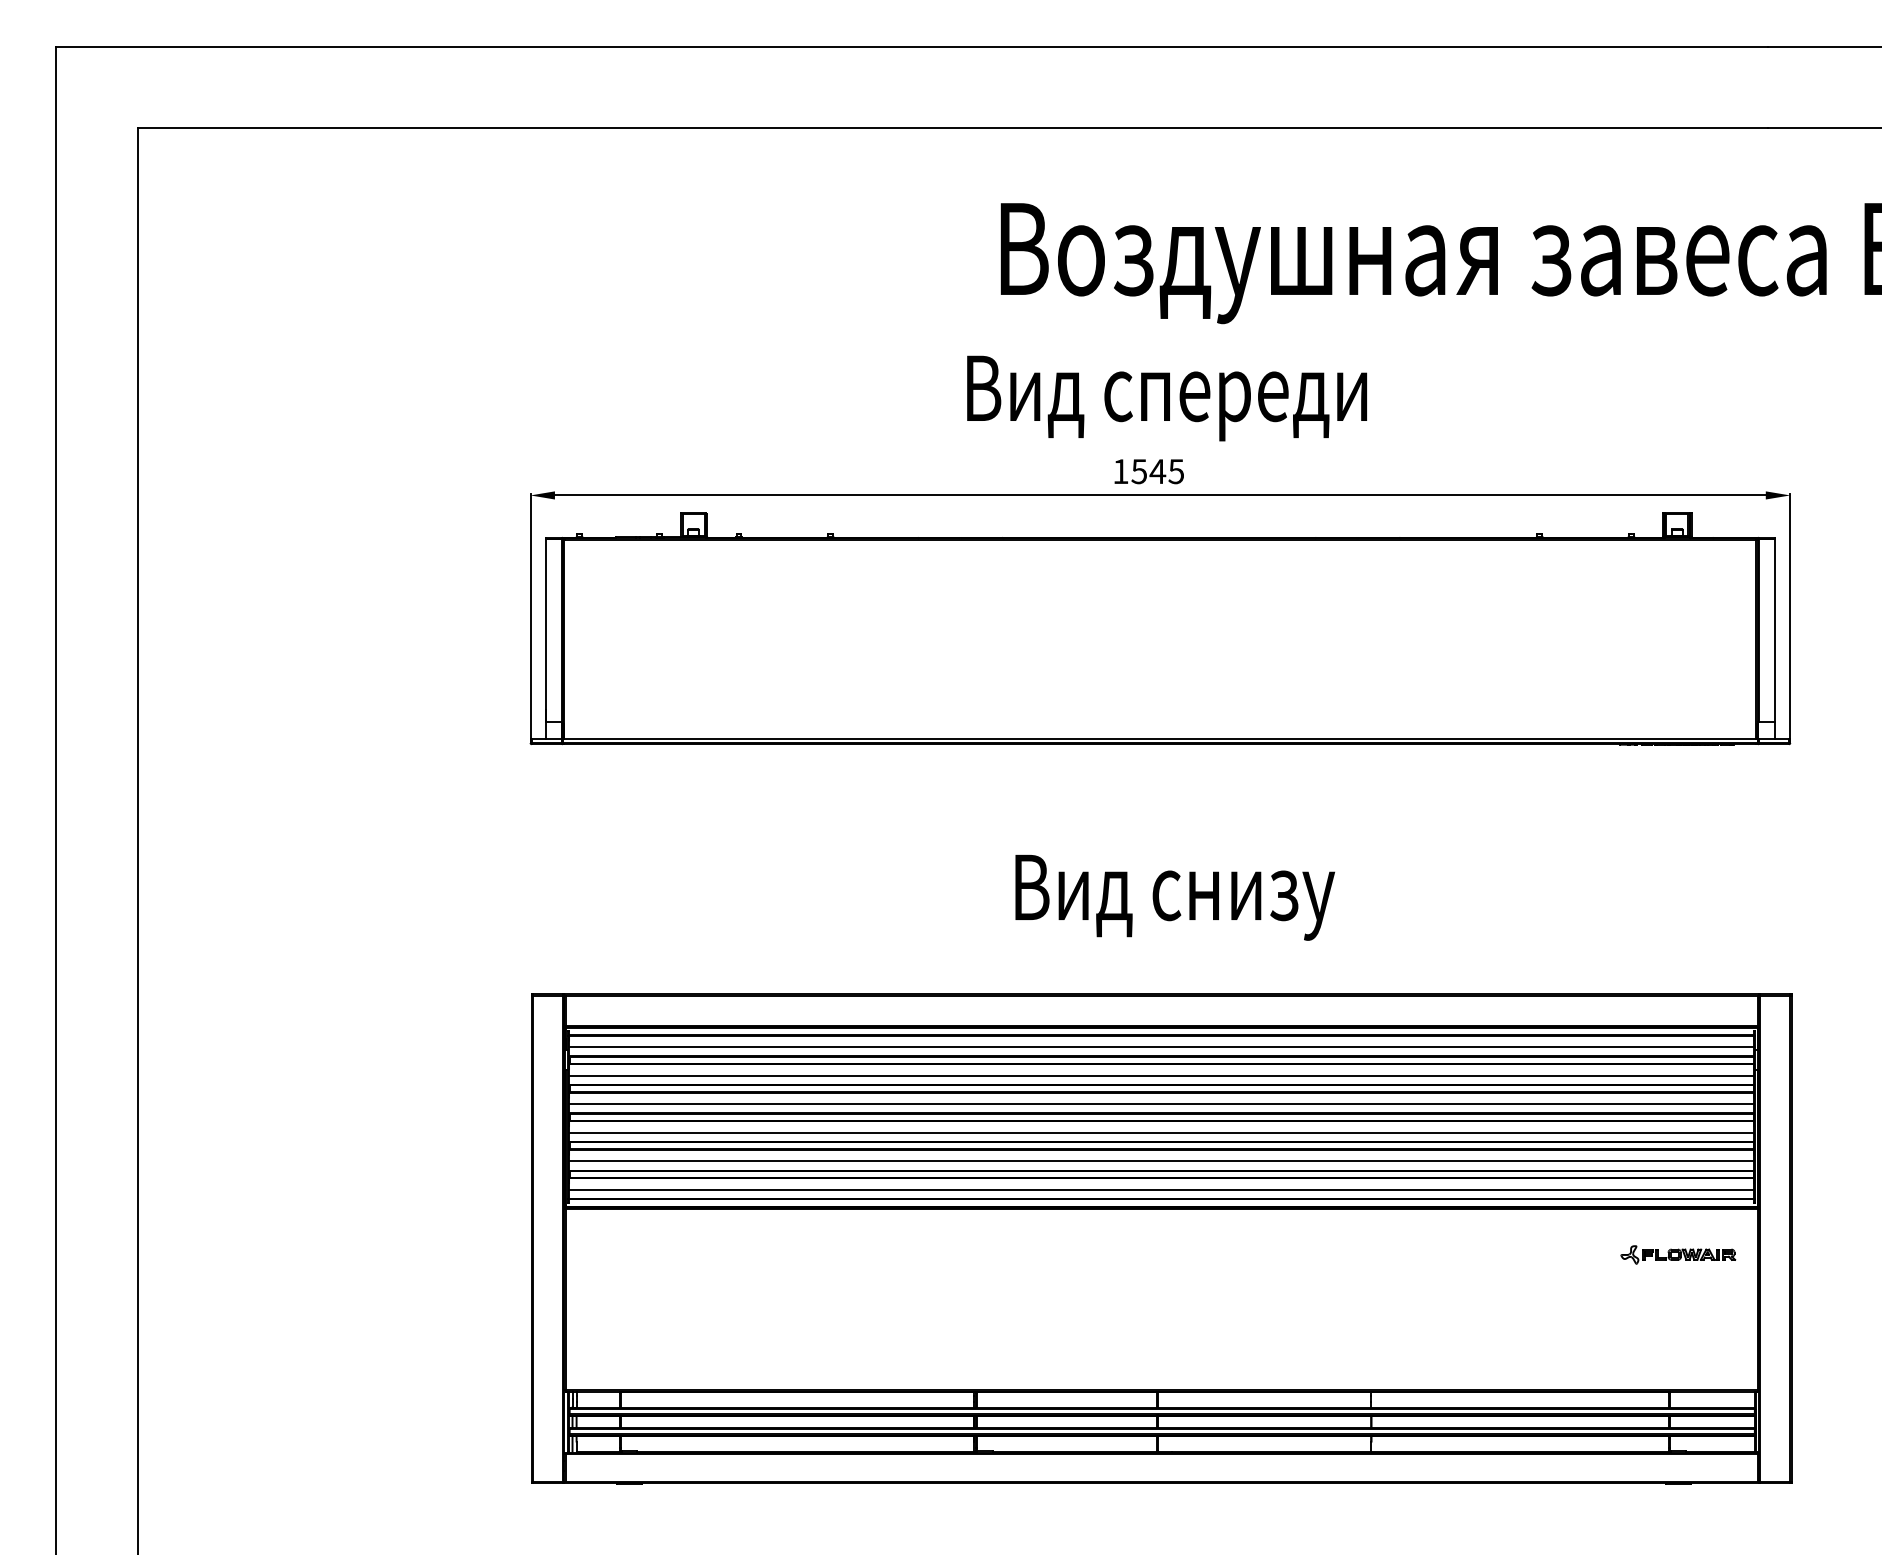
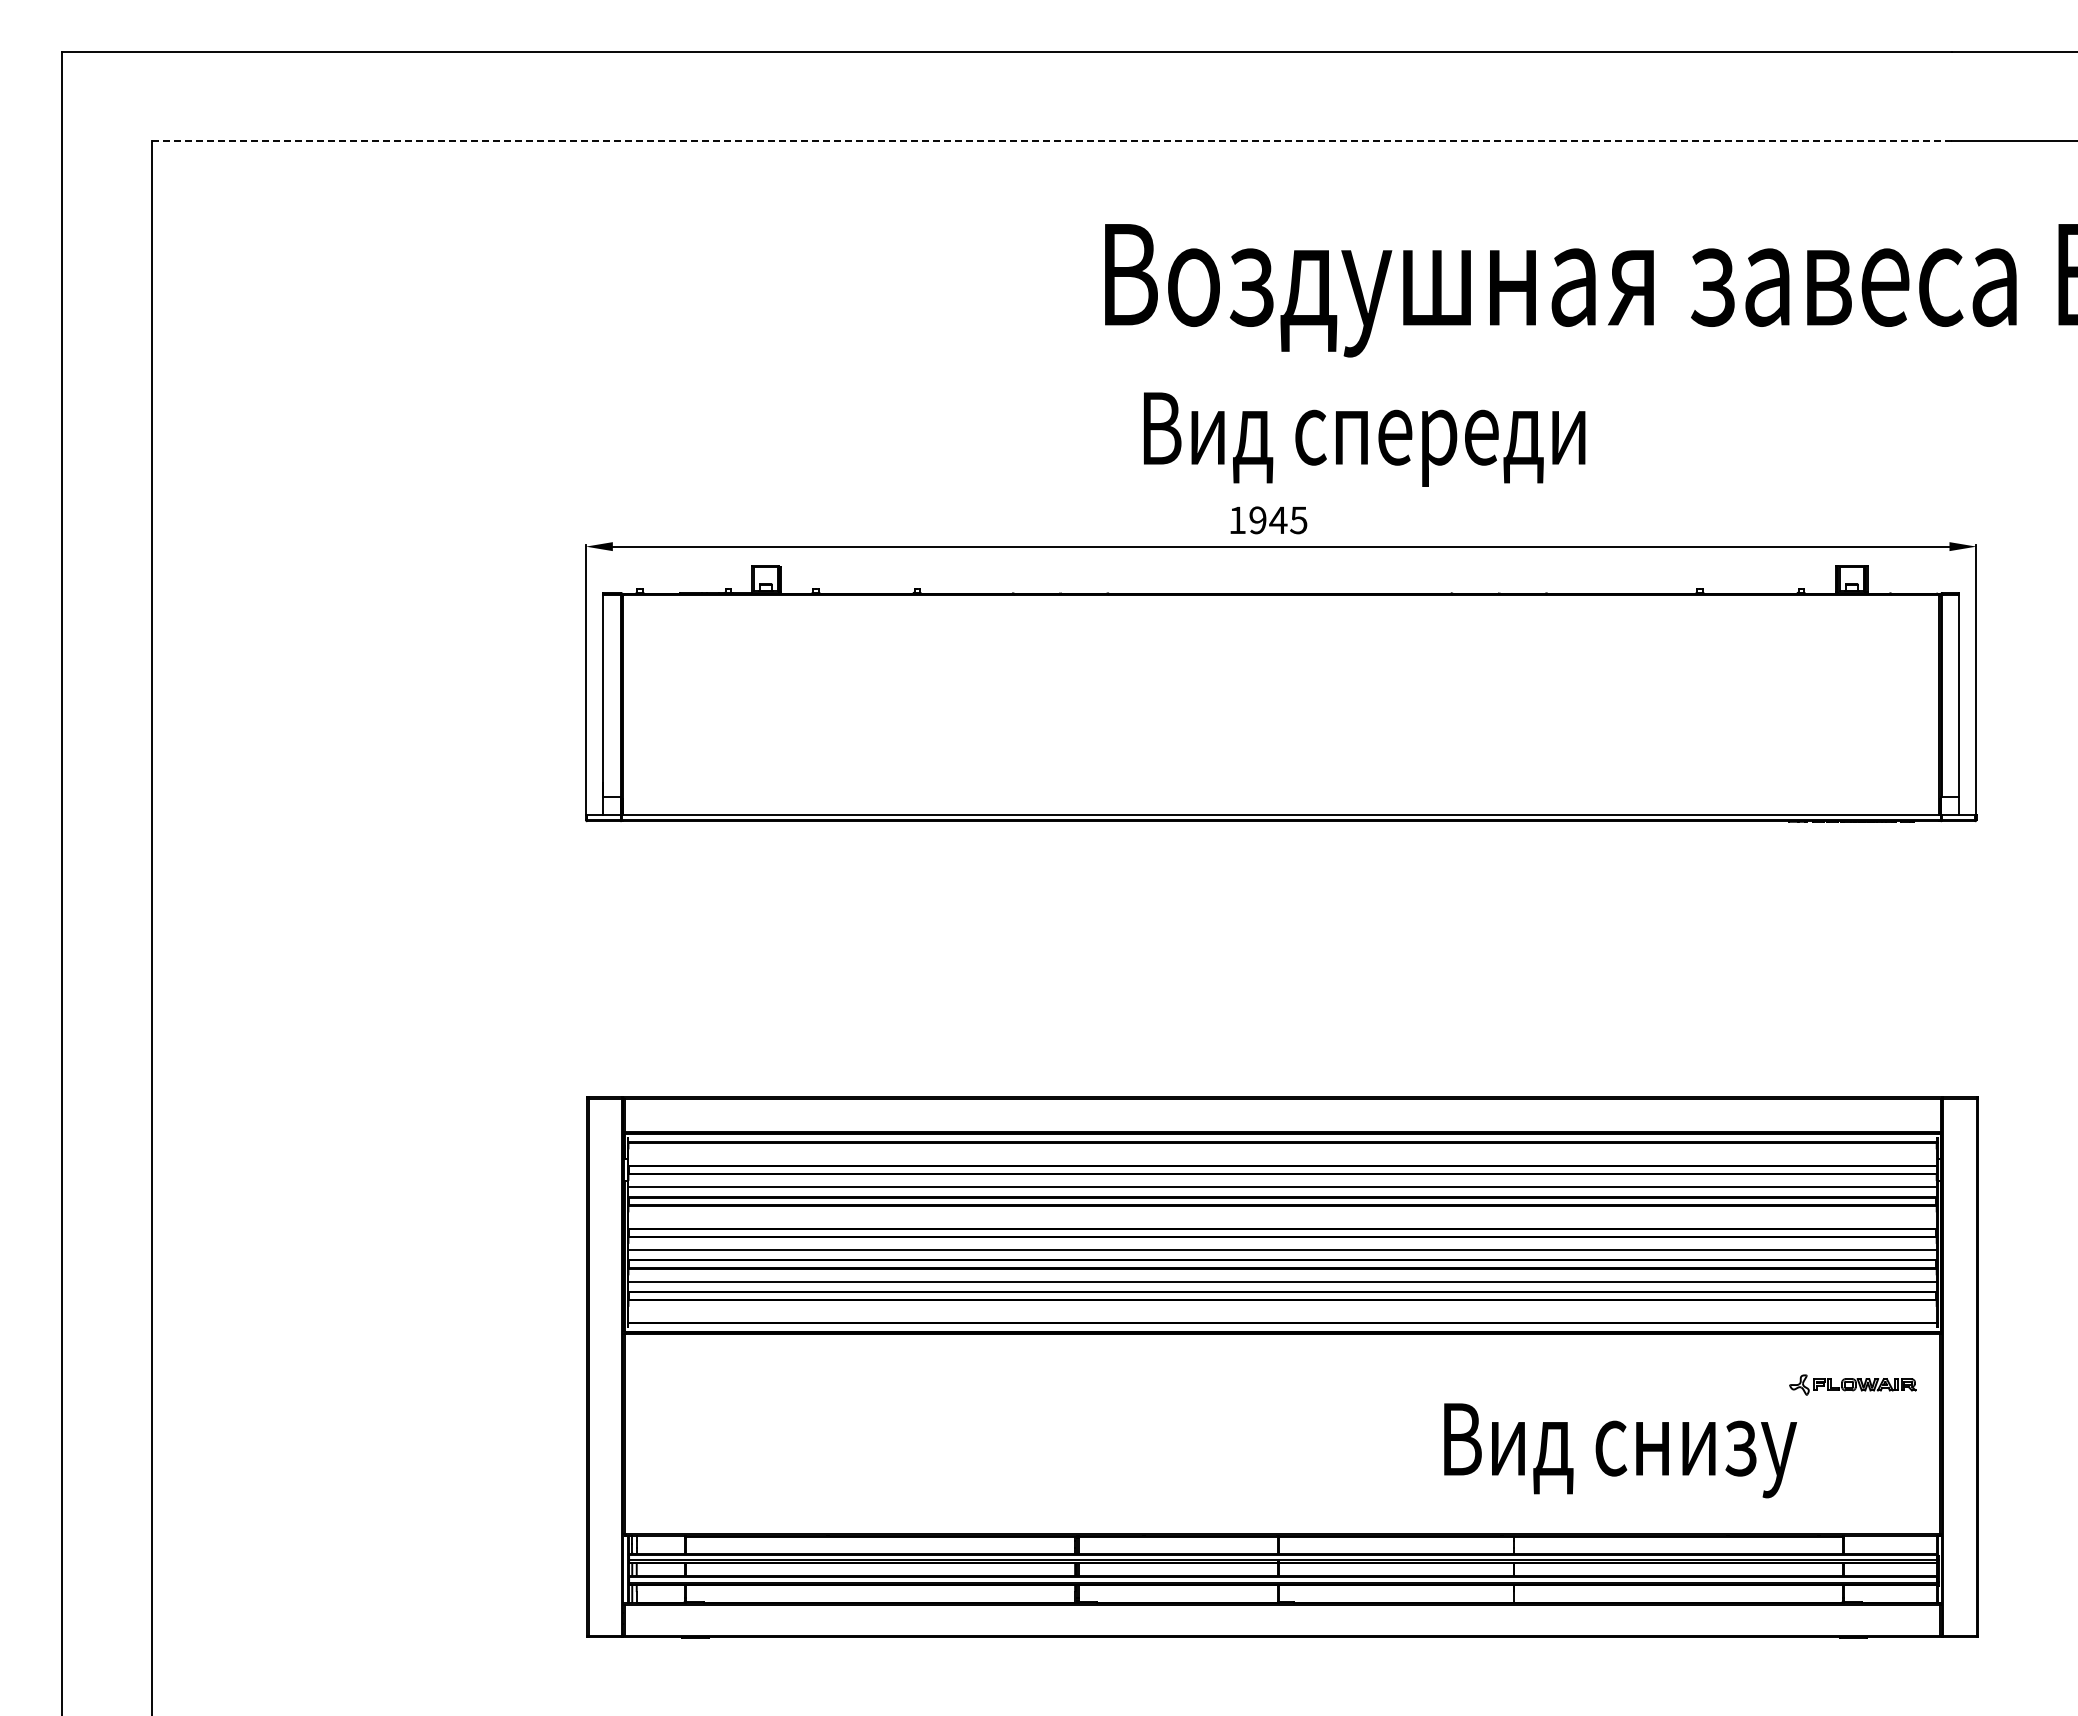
line: (953, 128) -> (1052, 141), solid -> dashed
text: (1167, 398) -> (1364, 439), moved
text: (1138, 471) -> (1257, 520), 1545 -> 1945
text: (1175, 897) -> (1620, 1450), moved
line: (1161, 1047) -> (1282, 1155), removed
line: (1161, 1104) -> (1282, 1218), removed
line: (1161, 1190) -> (1282, 1313), removed

